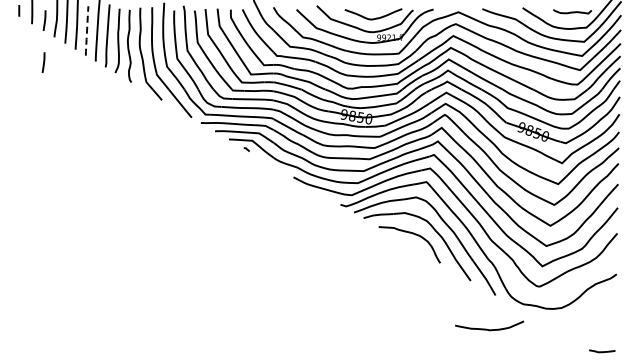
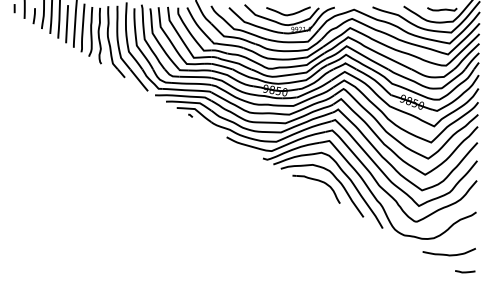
line: (87, 31) -> (67, 24), dashed -> solid
line: (43, 62) -> (33, 48), removed
curve: (489, 329) -> (449, 254), moved

